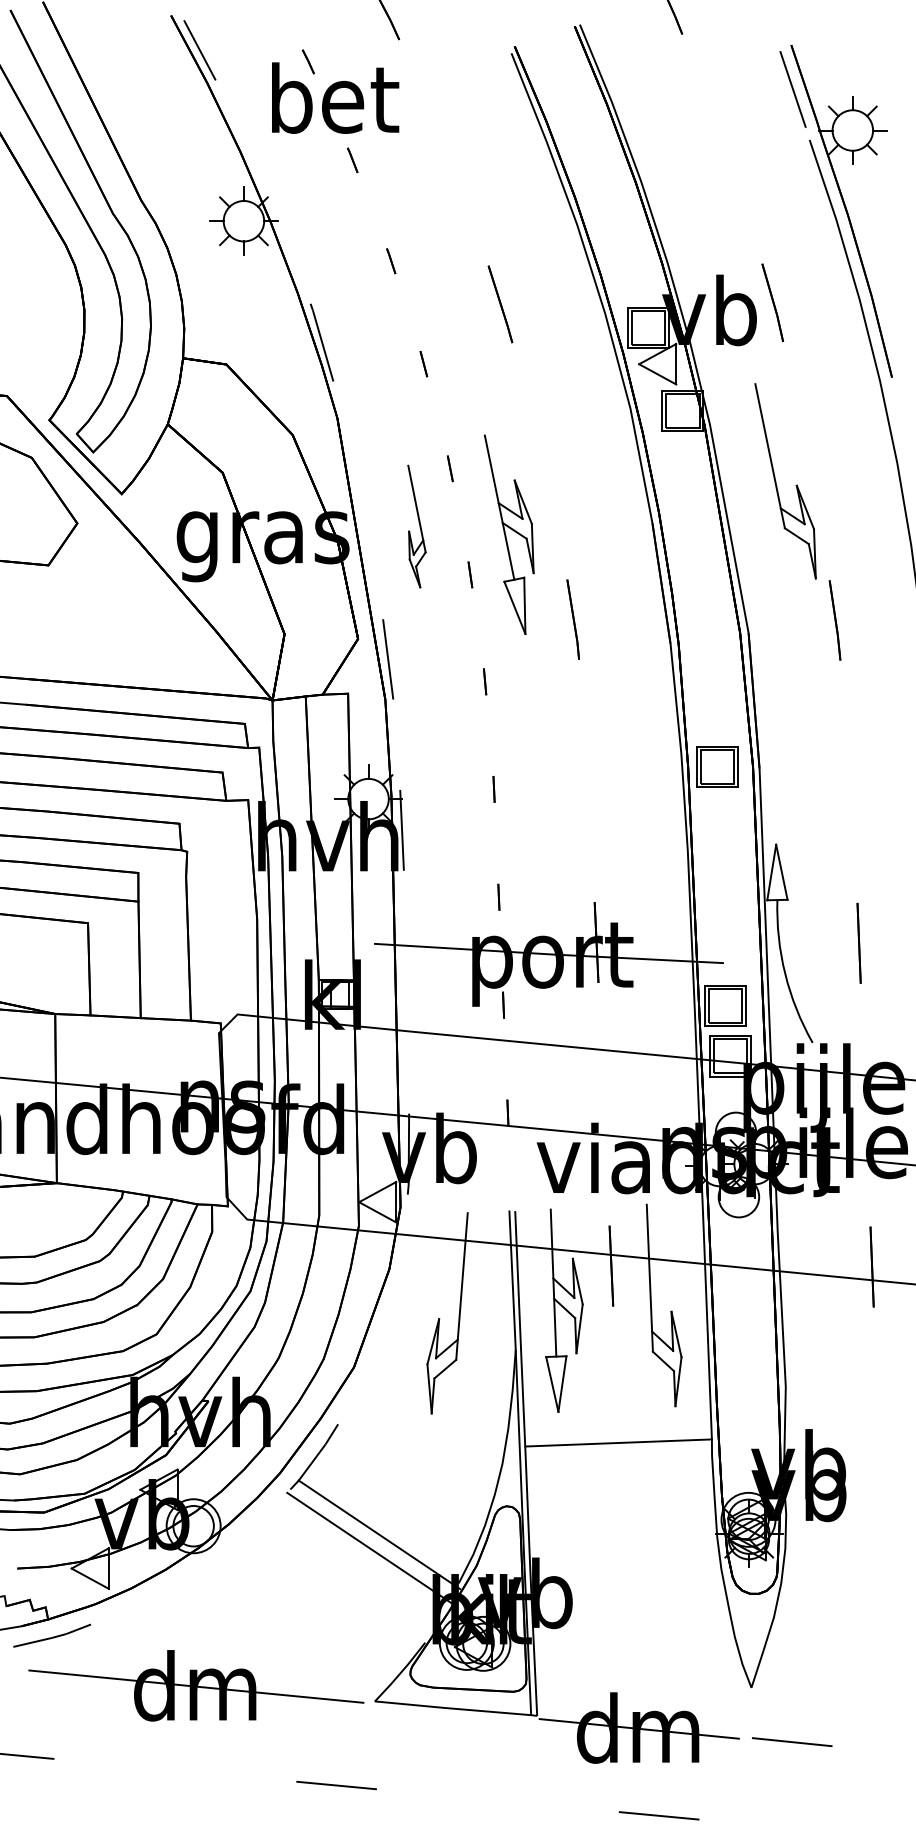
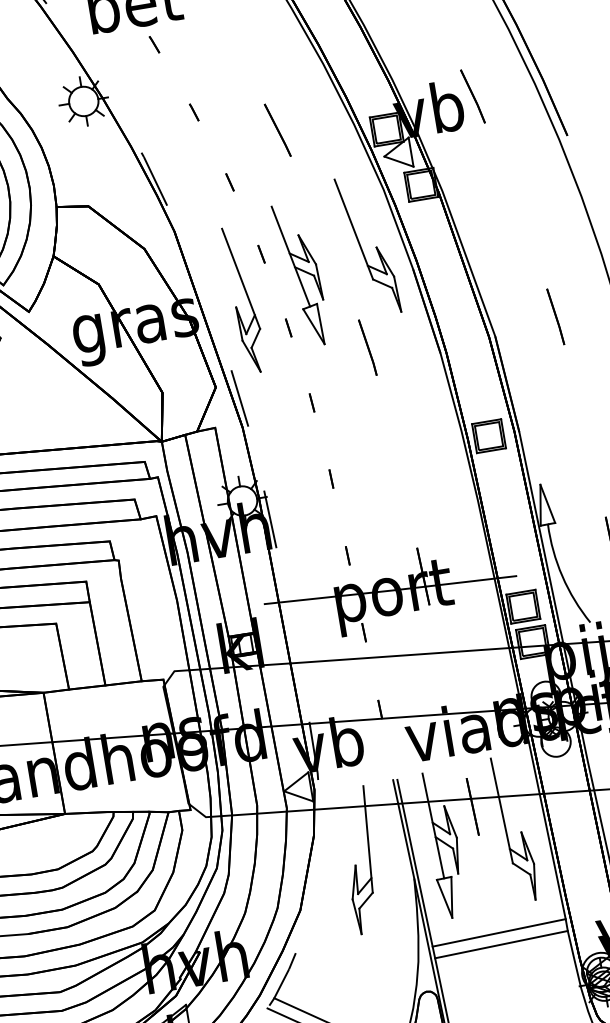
part: (776, 481) -> (361, 246), moved
part: (416, 526) -> (244, 299), size x1.67
part: (509, 534) -> (301, 274), moved
line: (618, 1458) -> (501, 944), added

